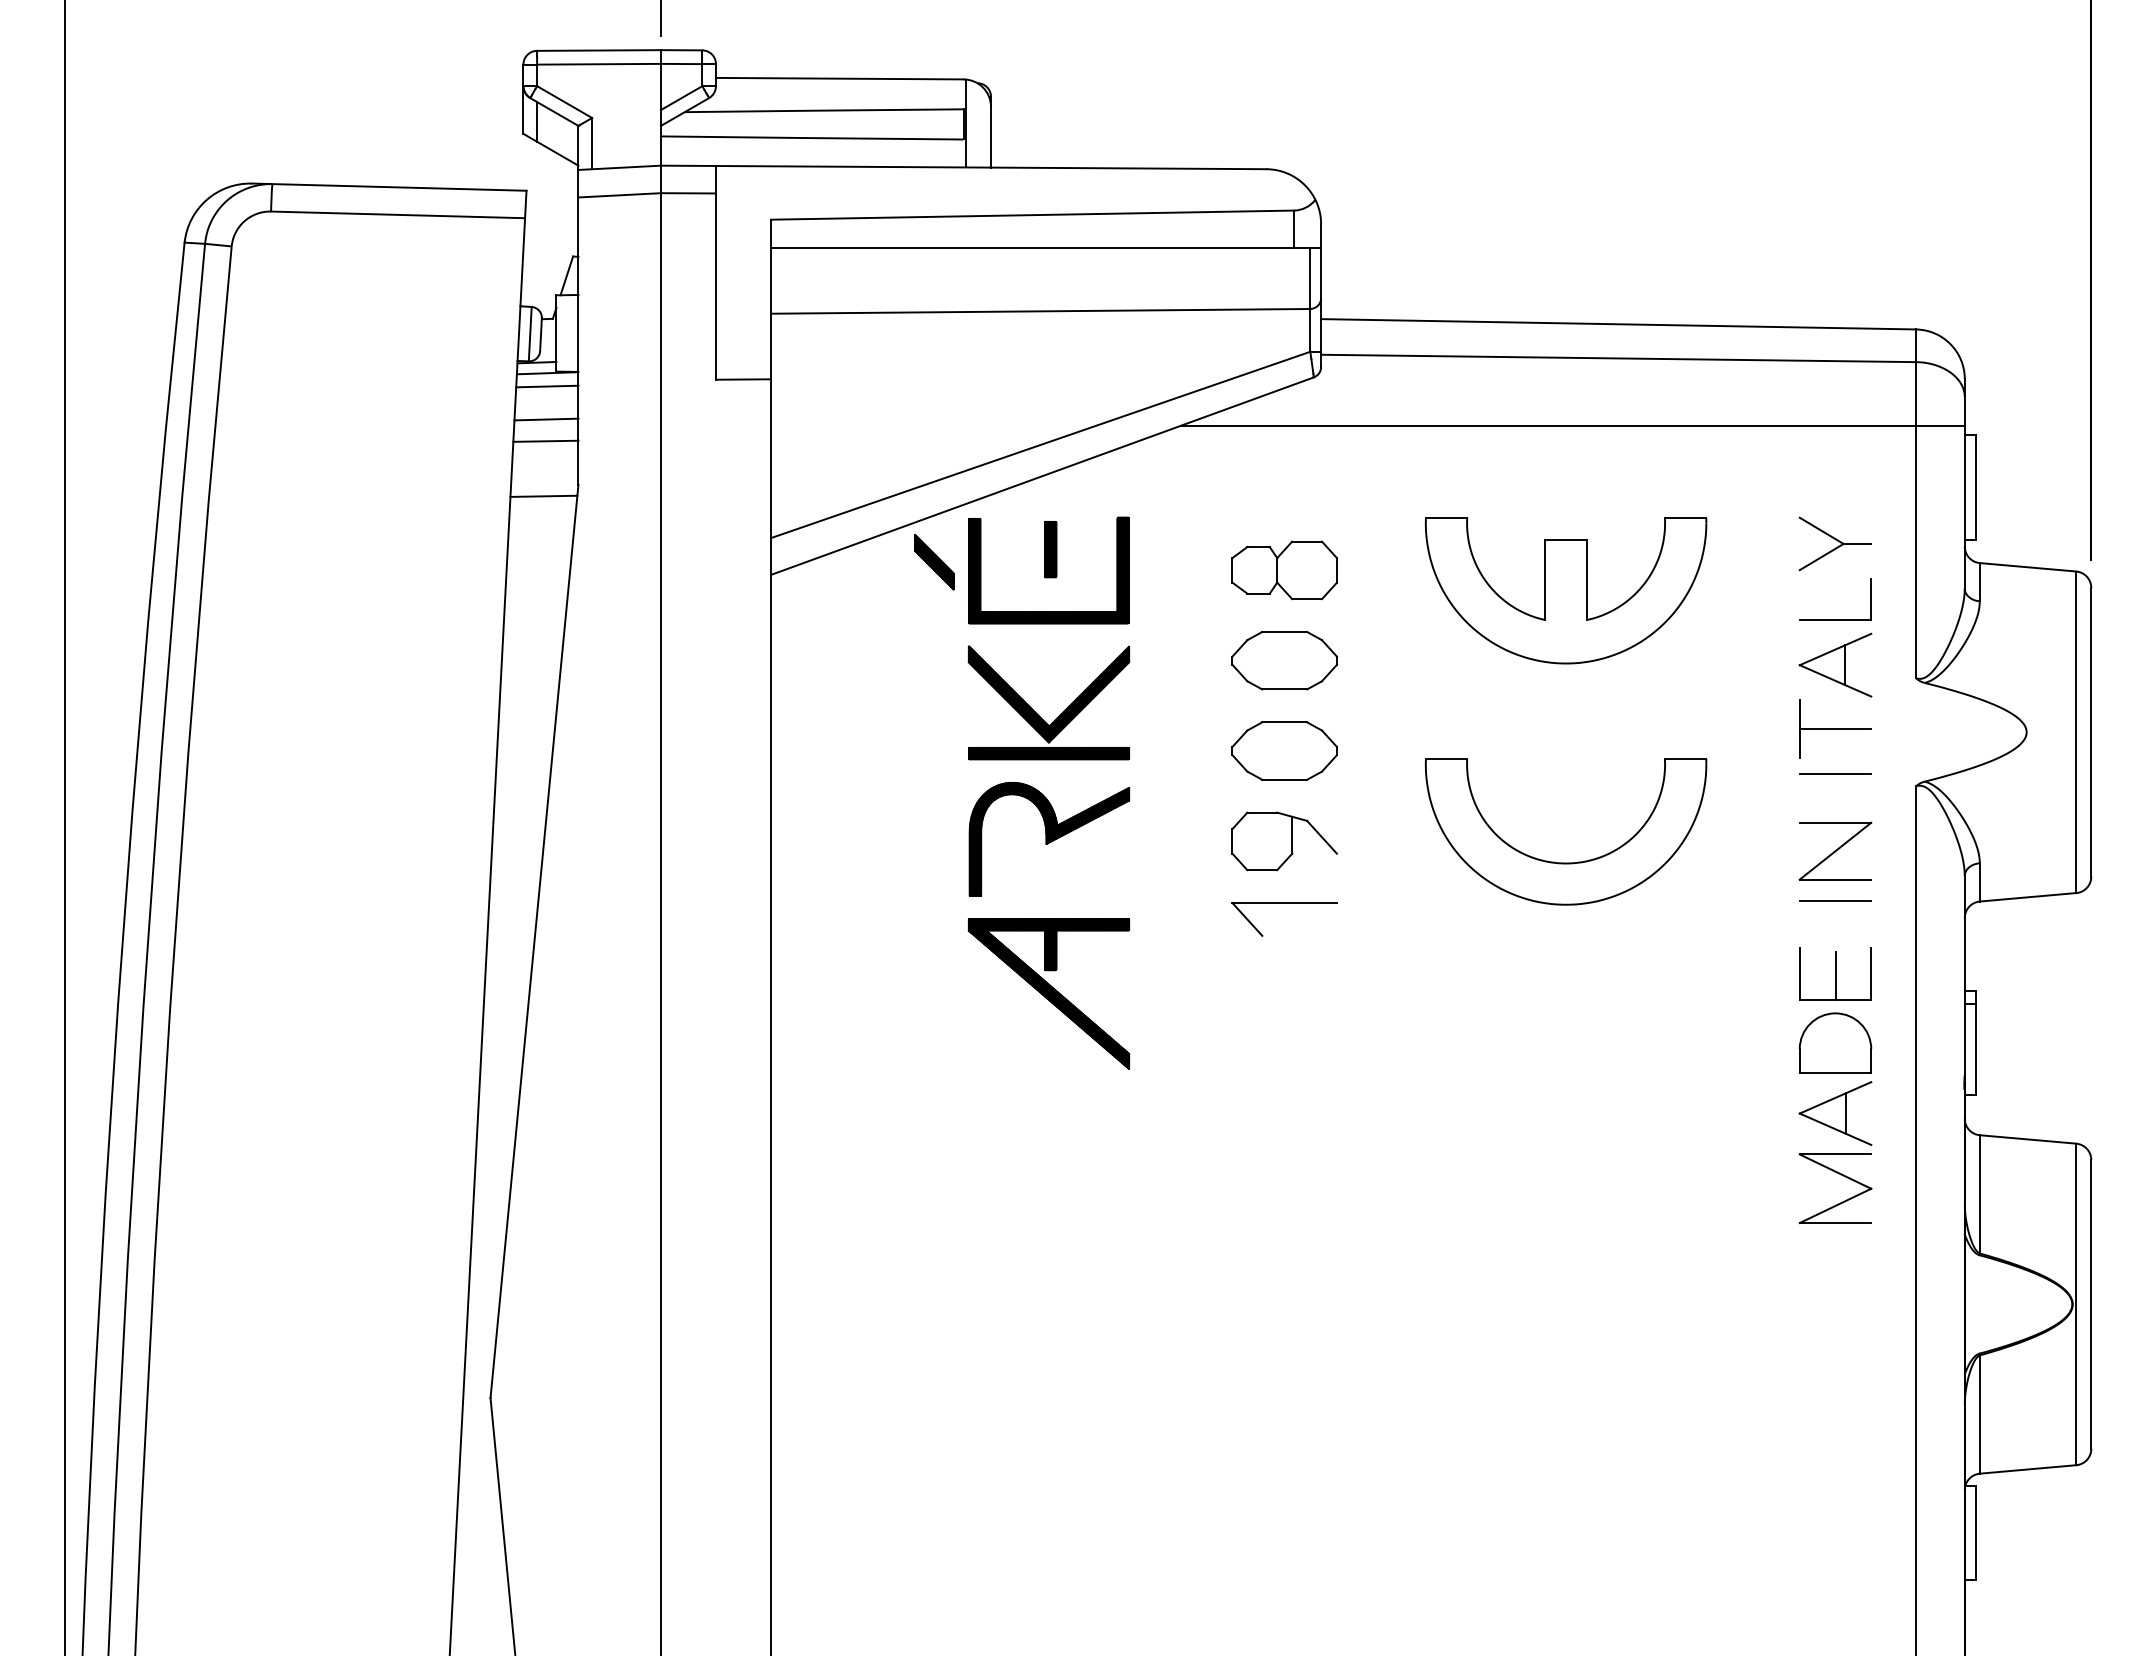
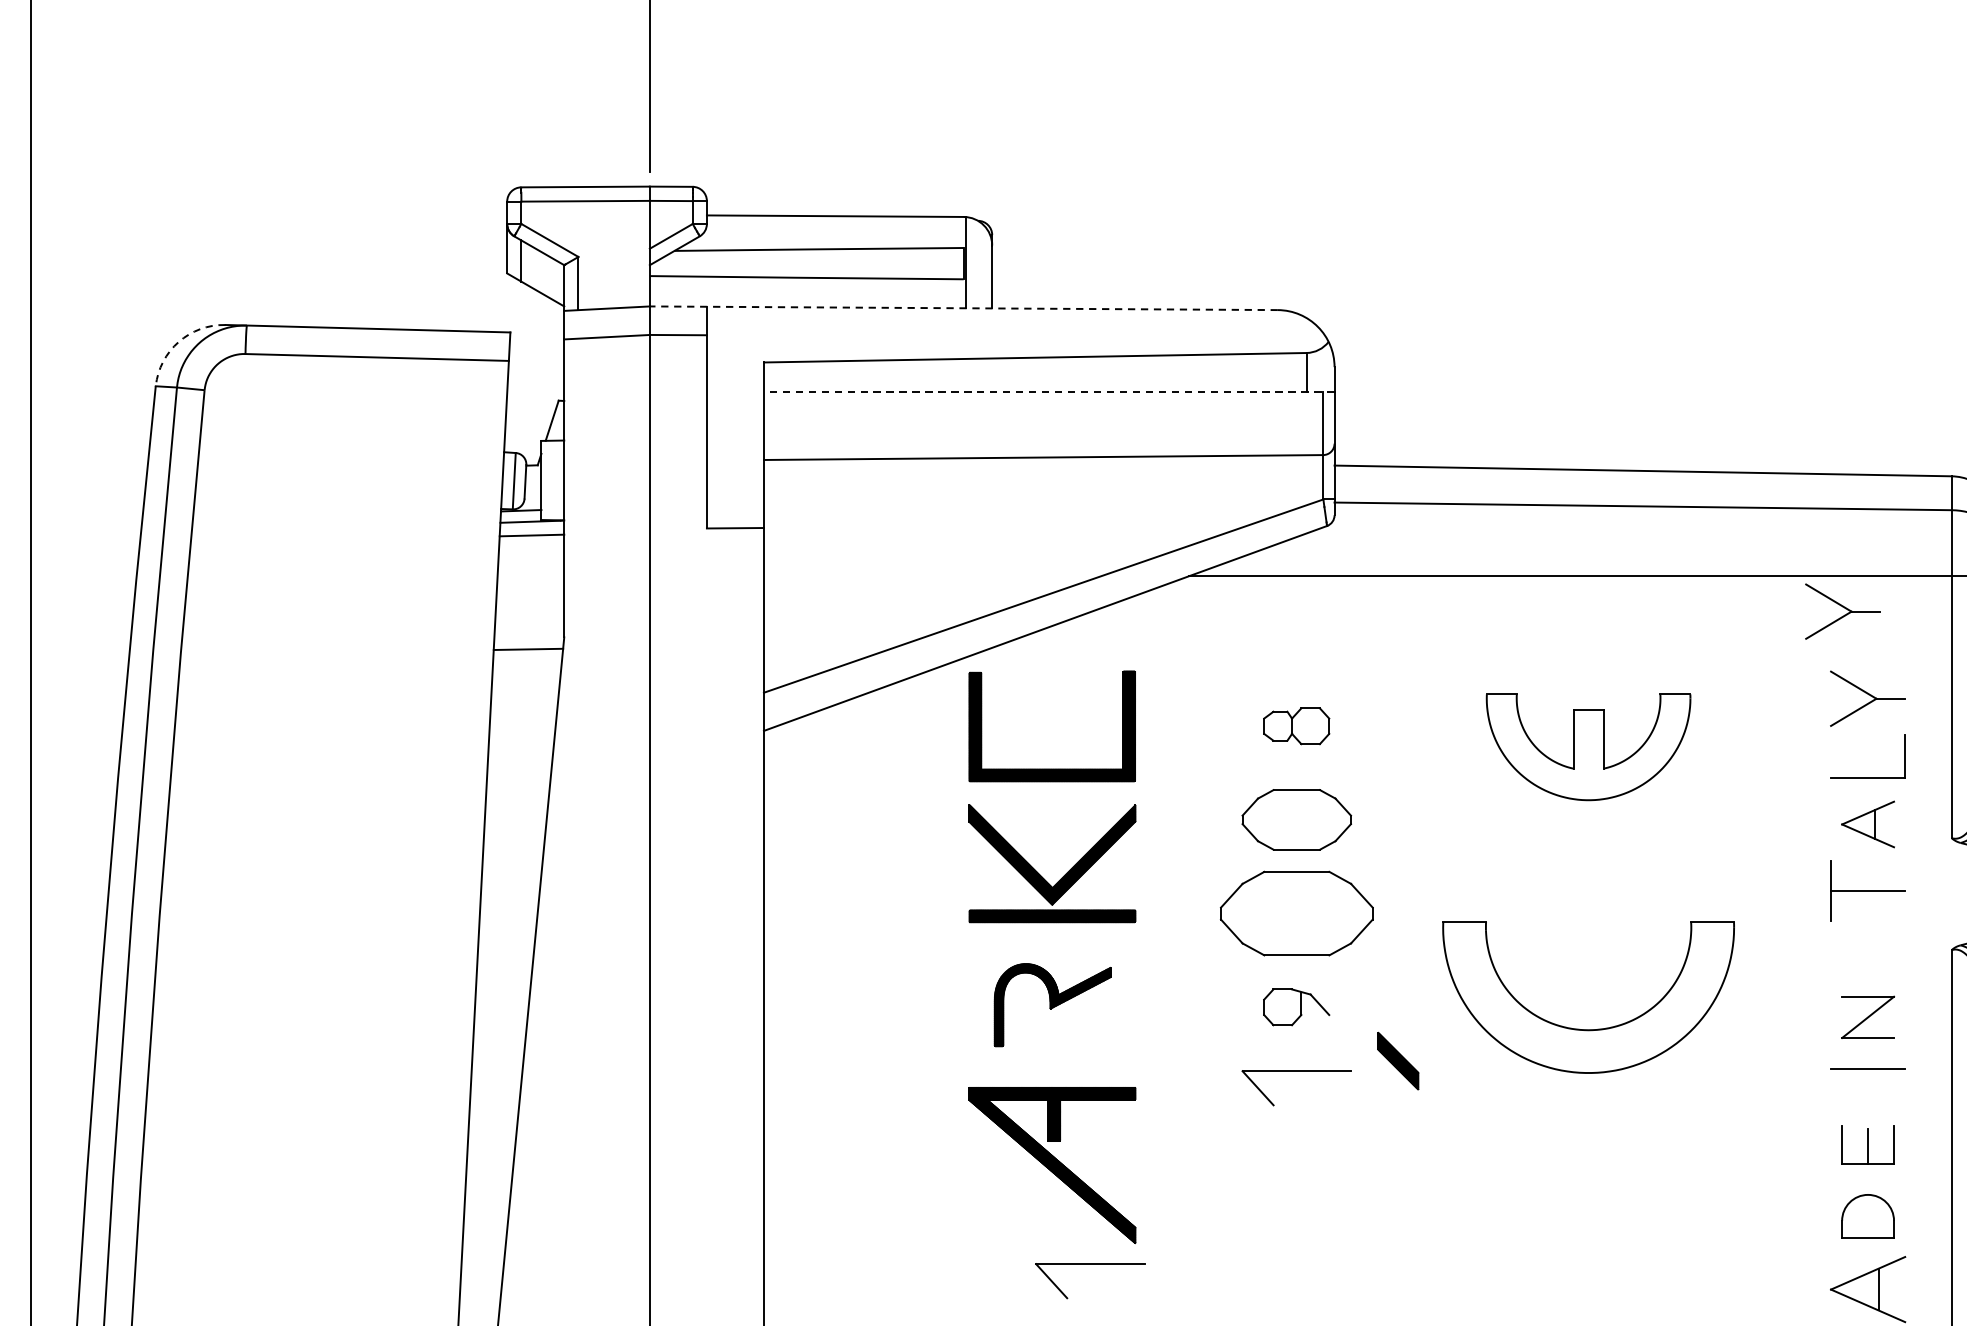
line: (963, 167) -> (963, 308), solid -> dashed
arc: (206, 199) -> (178, 341), solid -> dashed
line: (1045, 248) -> (1048, 392), solid -> dashed
line: (546, 419) -> (531, 569), removed
line: (545, 440) -> (530, 591), removed
part: (1810, 459) -> (1842, 611), added
part: (1050, 549) -> (1053, 704), removed
part: (934, 562) -> (1398, 1061), moved
part: (1284, 570) -> (1296, 726), size x0.6
part: (1565, 590) -> (1588, 747), size x0.7
part: (1835, 664) -> (1868, 823), size x0.7
part: (1284, 750) -> (1296, 913), size x1.4
line: (1835, 773) -> (1868, 936), removed
part: (1049, 839) -> (1052, 1005), size x0.7
part: (1284, 841) -> (1296, 1007), size x0.6
part: (1835, 850) -> (1868, 1016), size x0.7
part: (1835, 973) -> (1868, 1144), size x0.7
part: (1835, 1042) -> (1868, 1215), size x0.7
part: (1085, 1089) -> (1090, 1264), added

